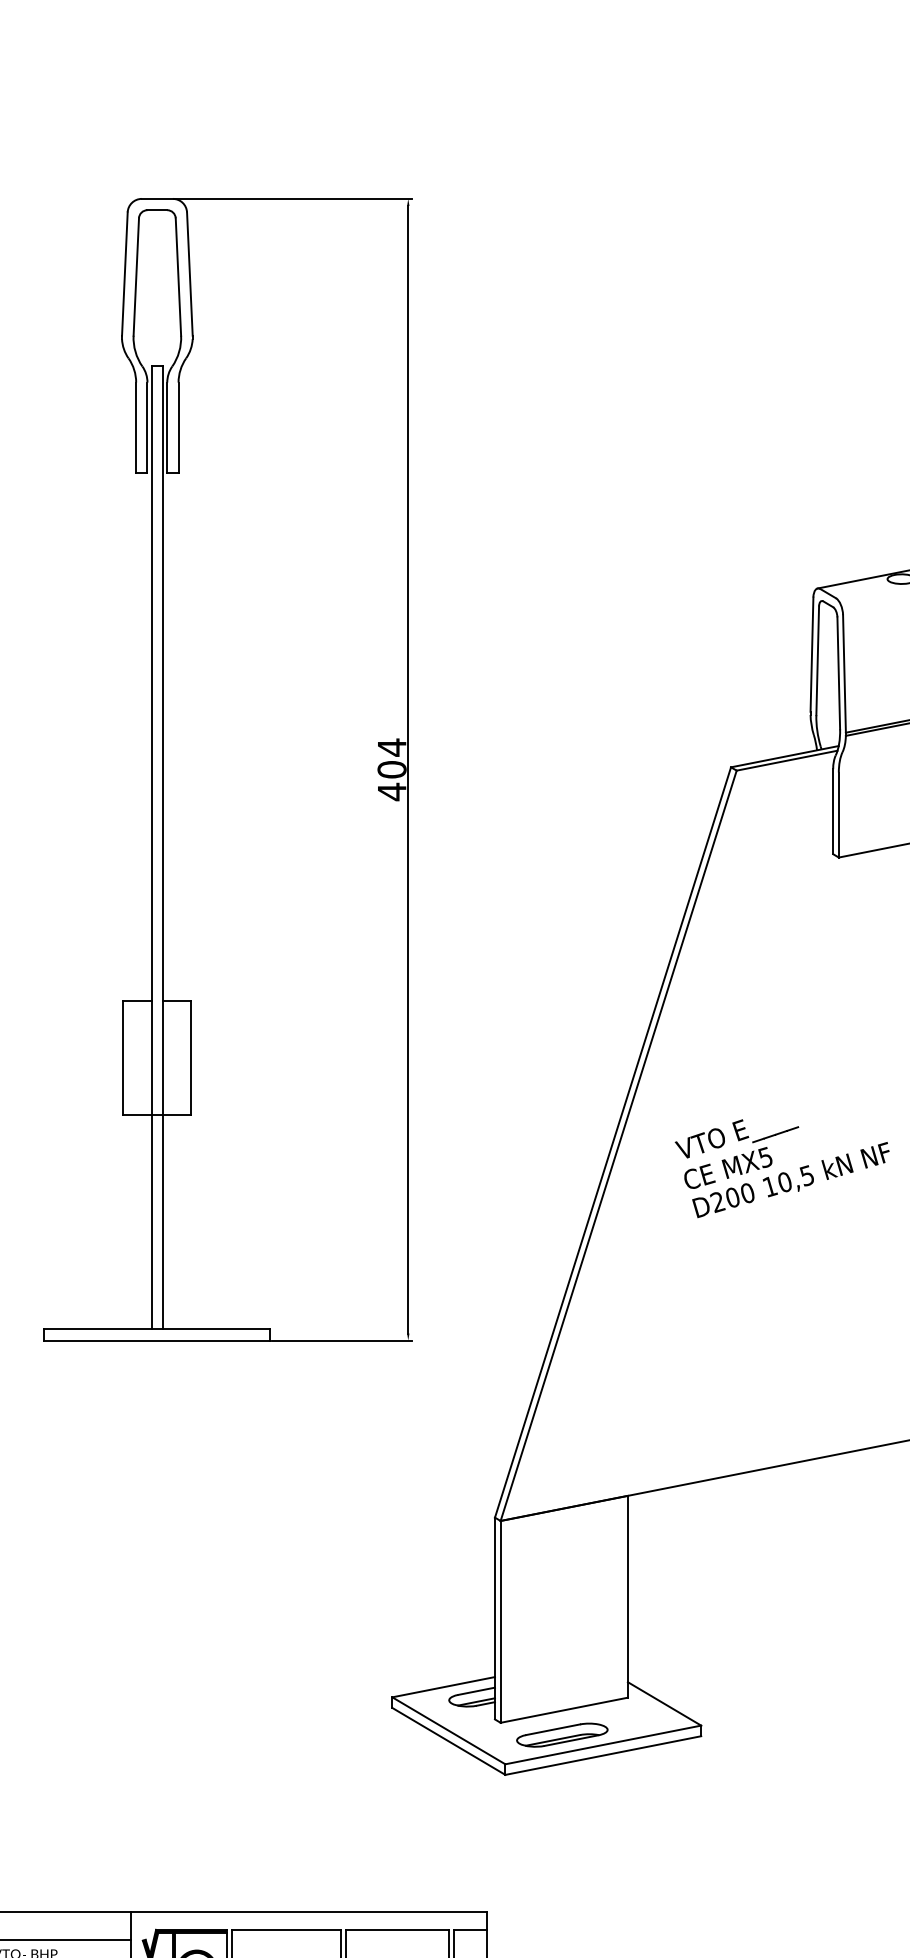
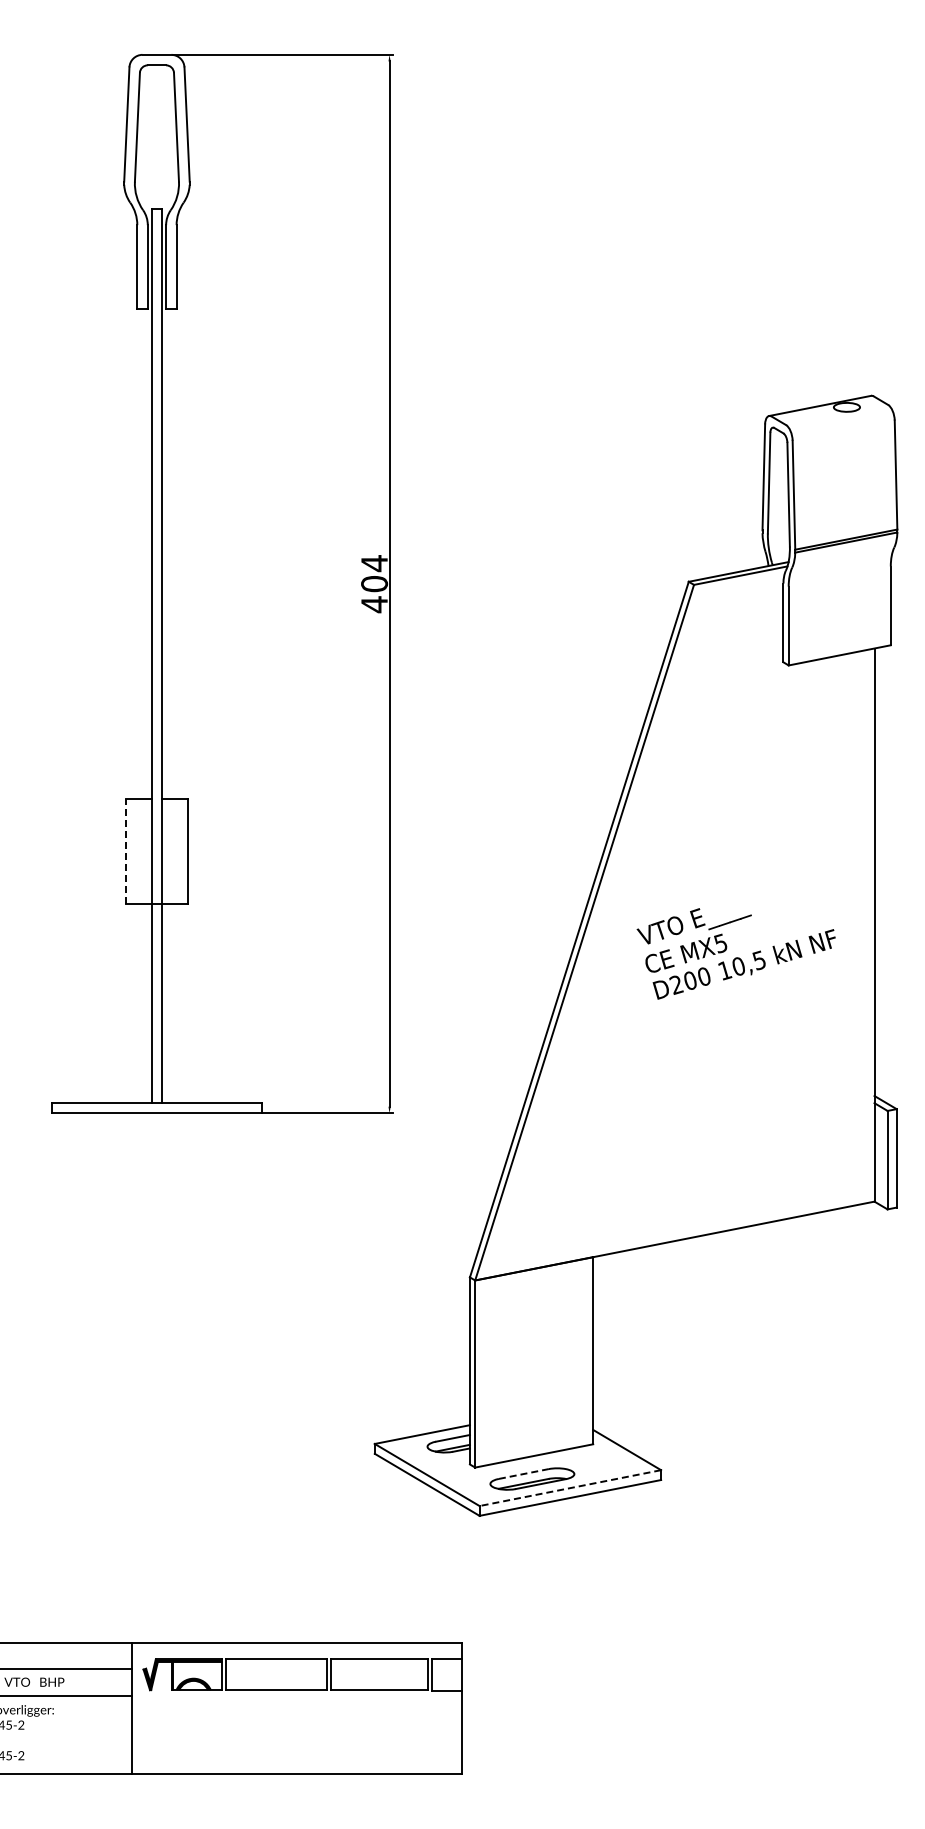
line: (123, 1057) -> (125, 850), solid -> dashed
line: (553, 1729) -> (524, 1473), solid -> dashed
line: (603, 1745) -> (570, 1488), solid -> dashed

